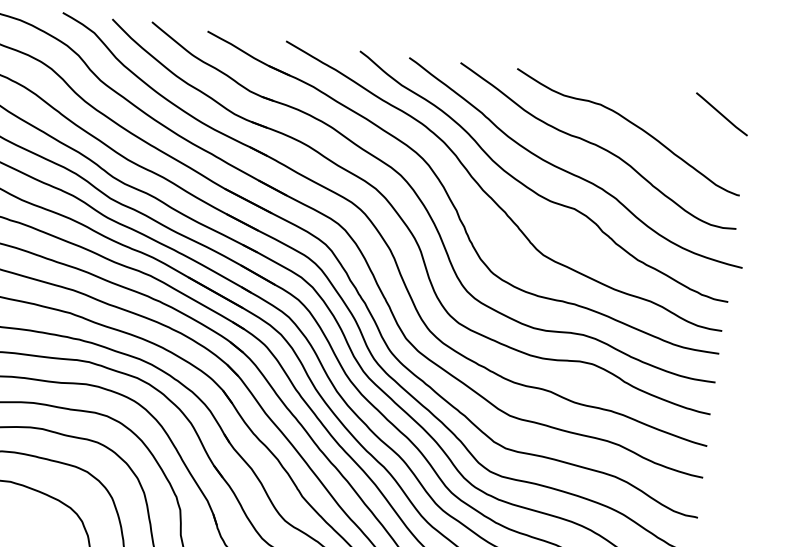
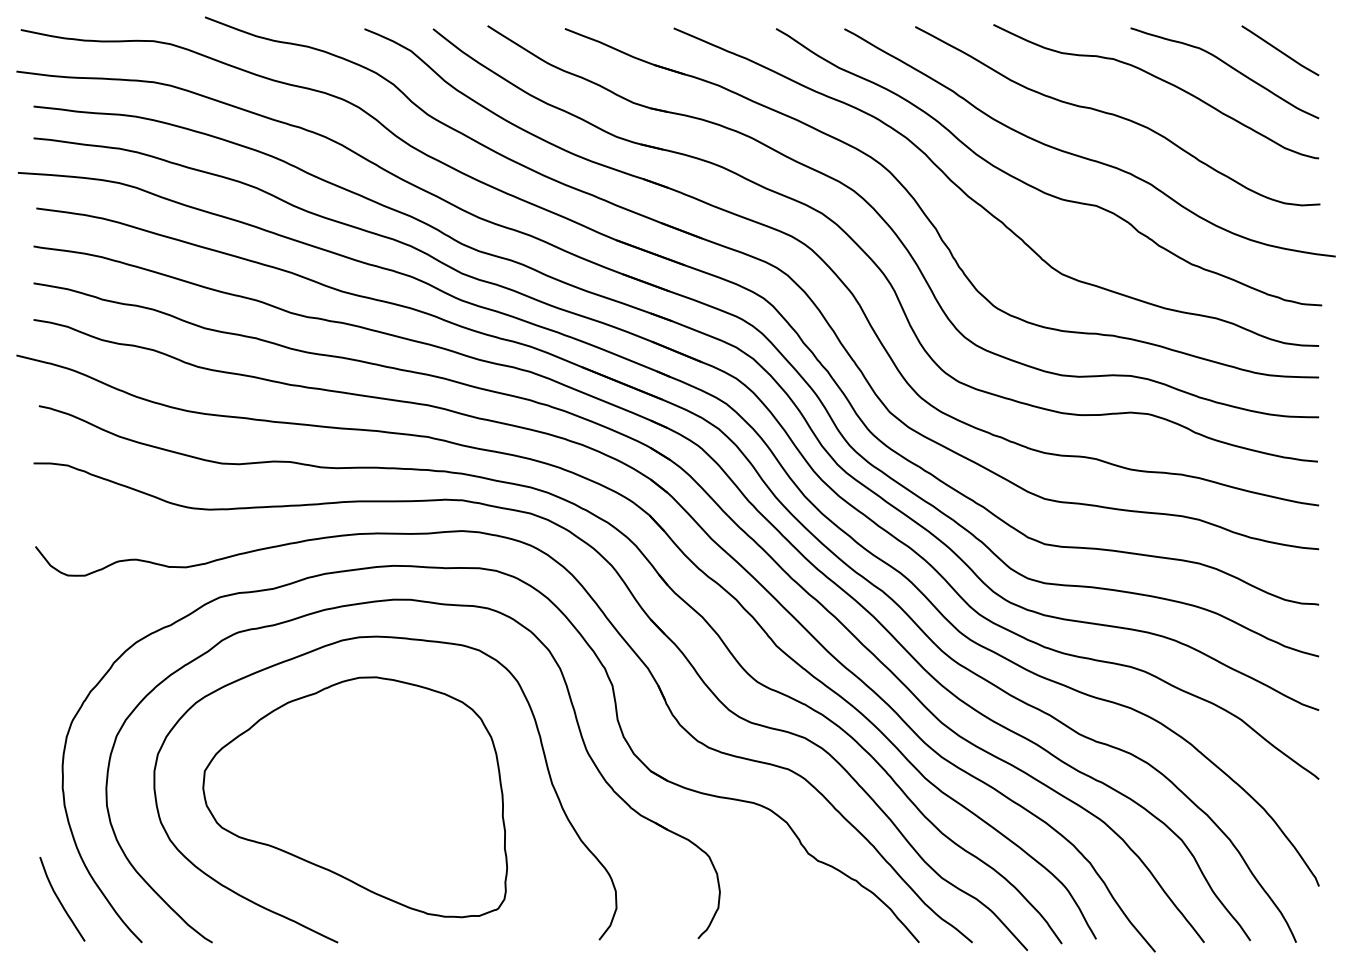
curve: (683, 120) -> (1228, 66), added

